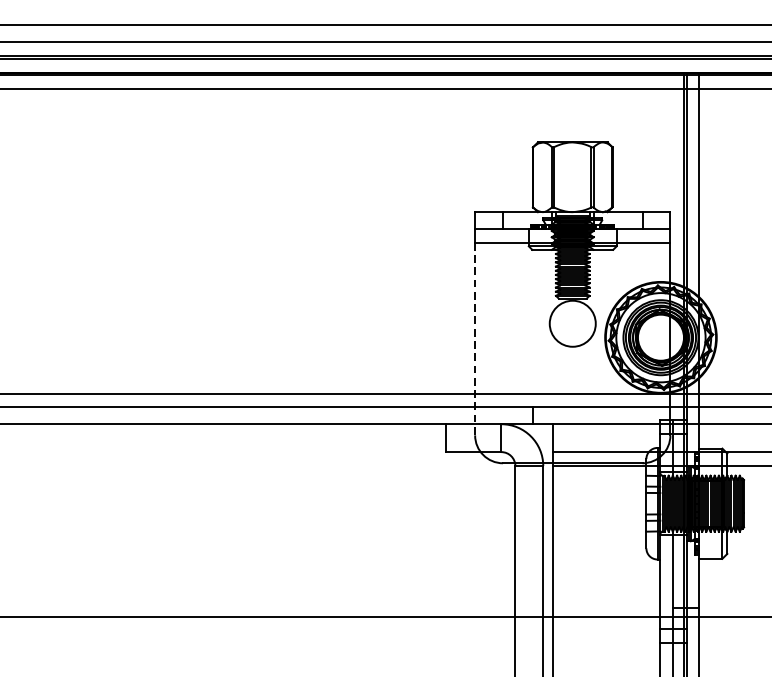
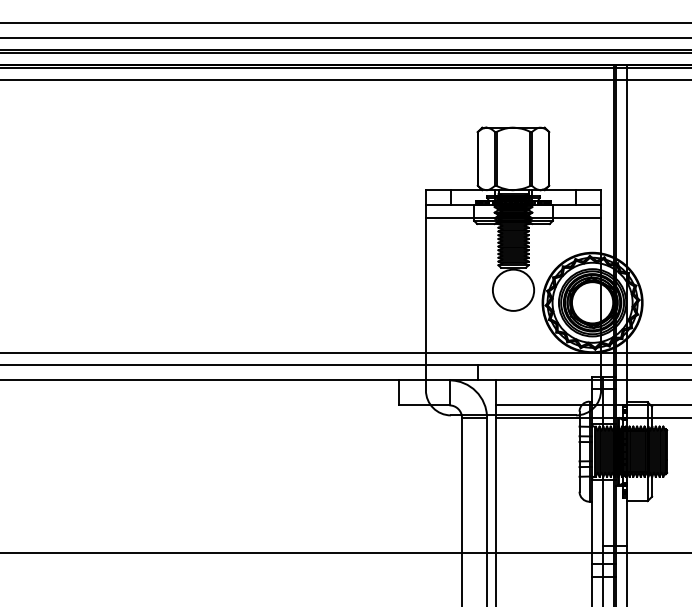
line: (474, 339) -> (425, 304), dashed -> solid

